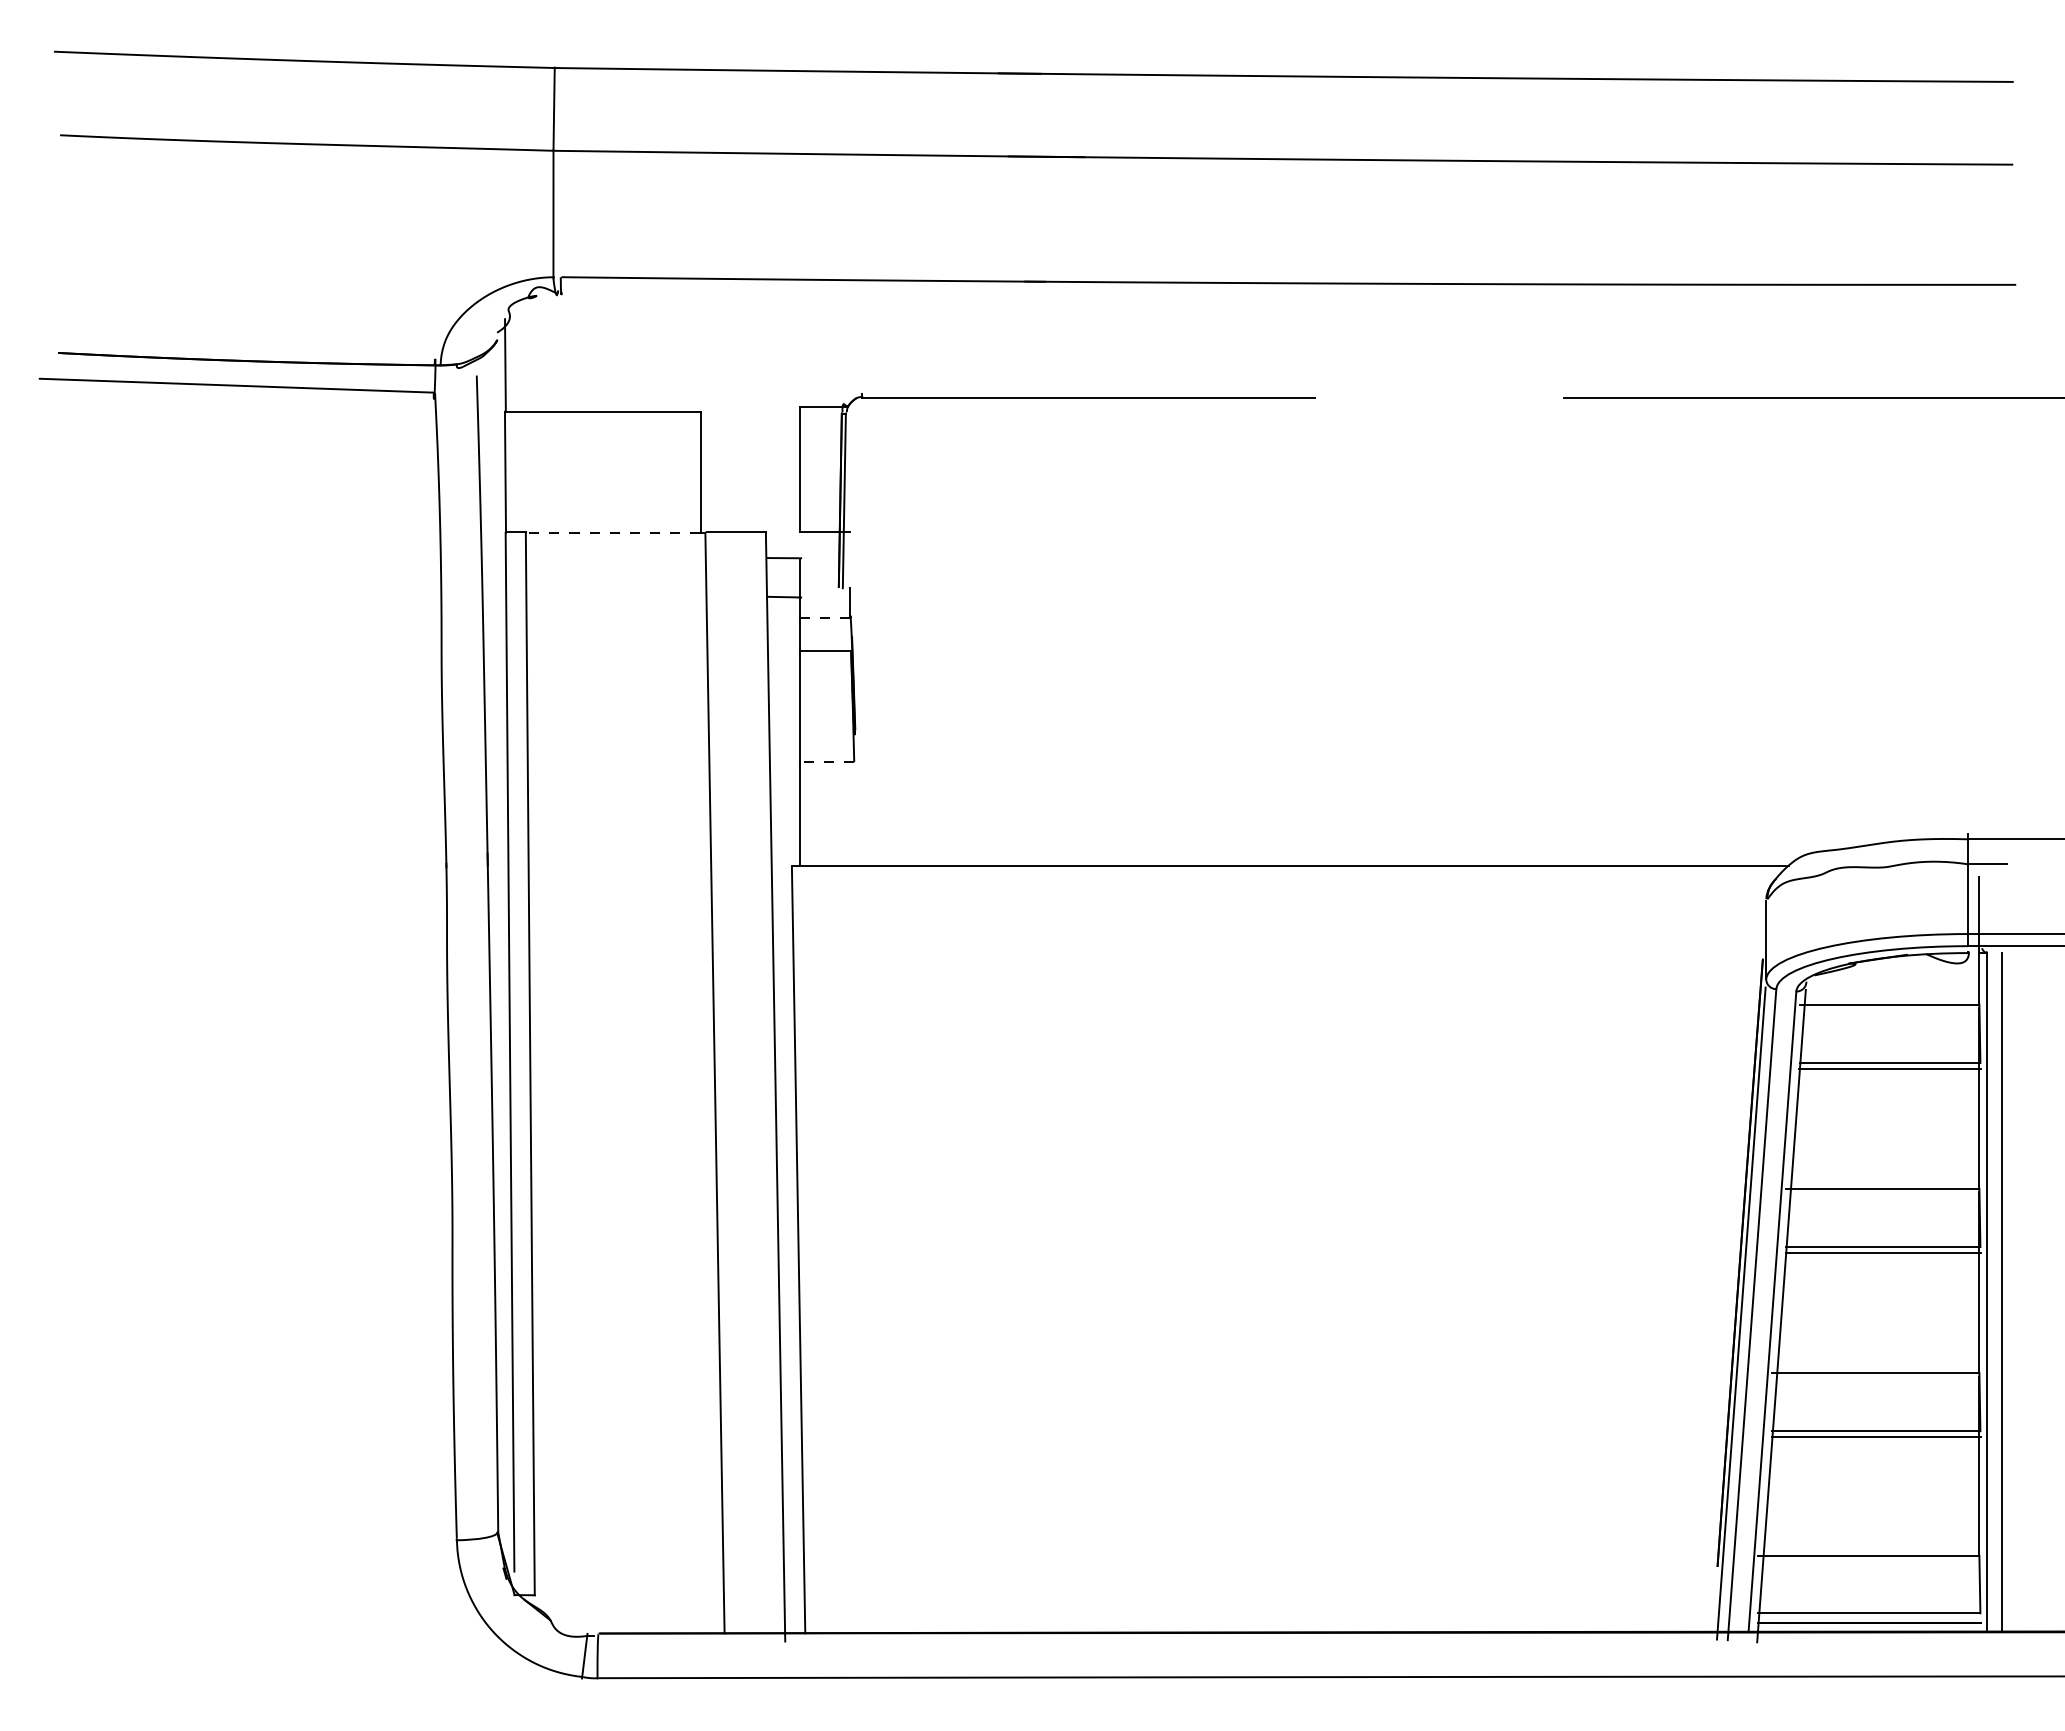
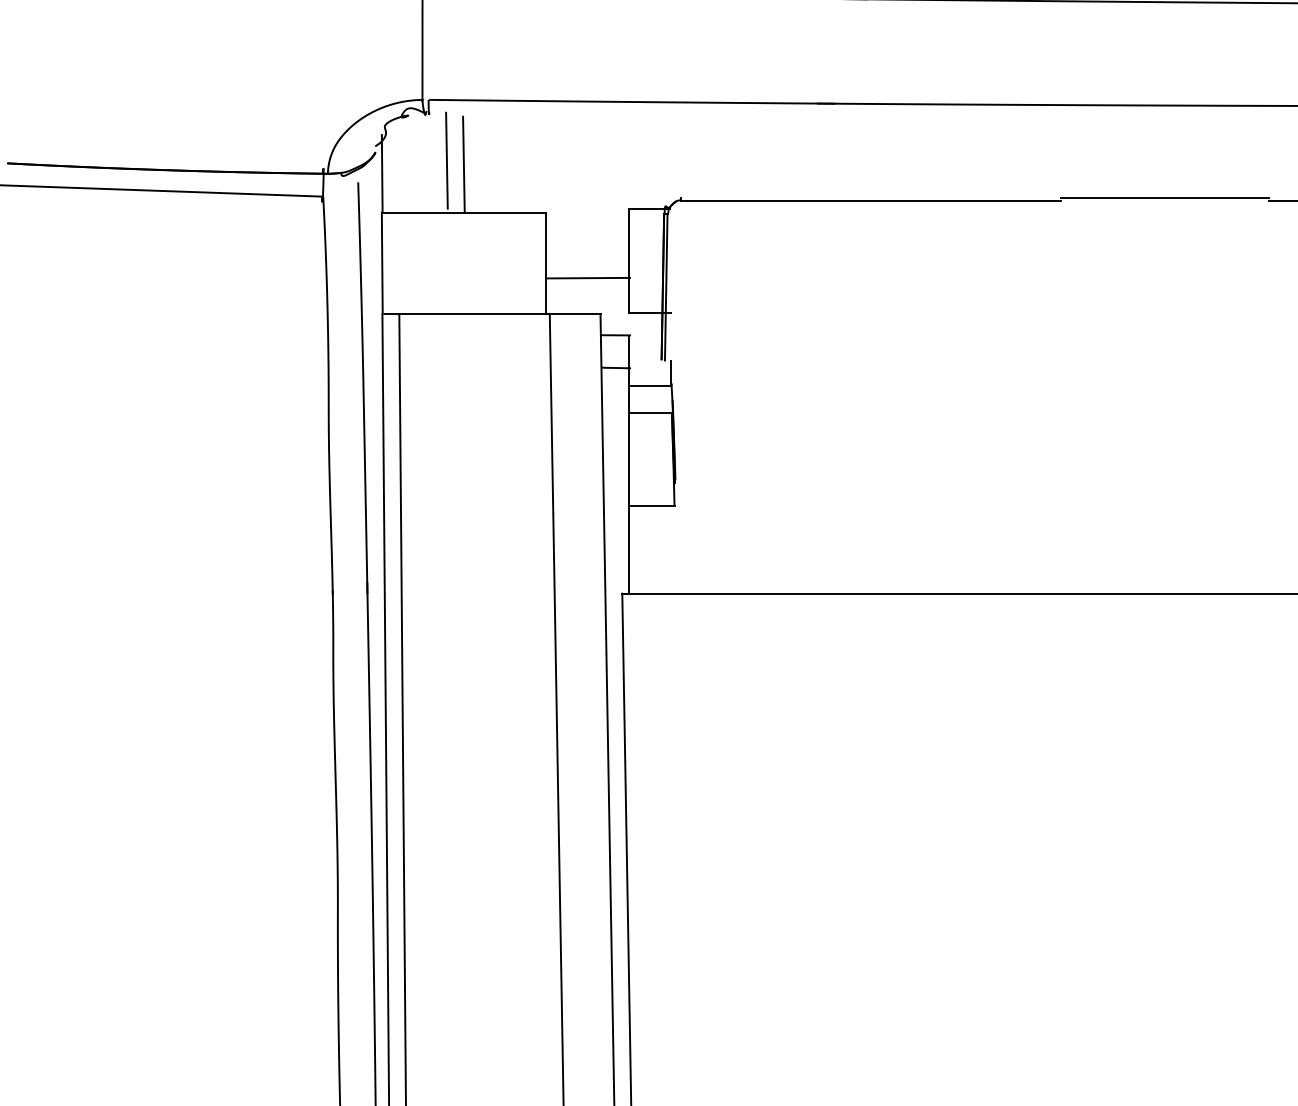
line: (582, 349) -> (446, 160), added
line: (602, 354) -> (463, 164), added
line: (1439, 393) -> (1164, 197), added
line: (751, 489) -> (588, 277), added
line: (612, 532) -> (471, 313), dashed -> solid
line: (825, 618) -> (650, 385), dashed -> solid
line: (826, 762) -> (651, 506), dashed -> solid

